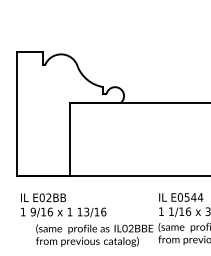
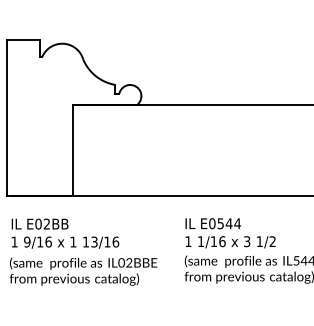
text: (94, 235) -> (83, 271), moved

